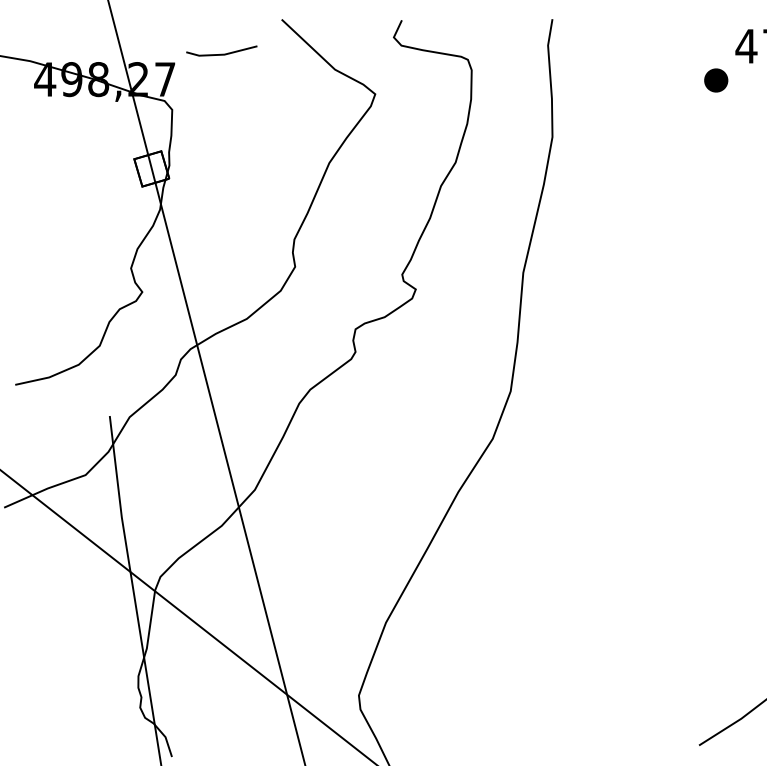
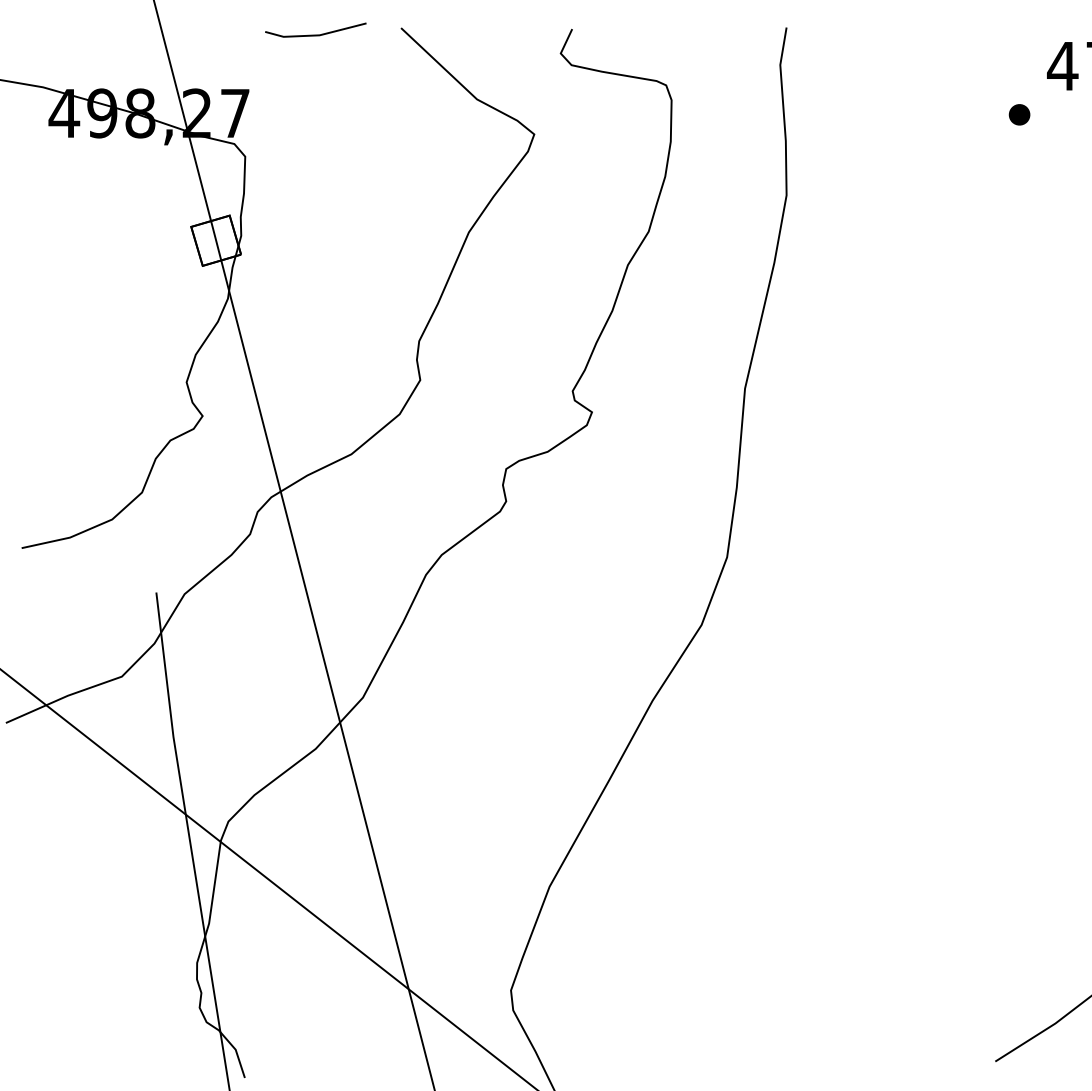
line: (221, 53) -> (315, 33), moved
part: (715, 80) -> (1018, 114), size x0.62

